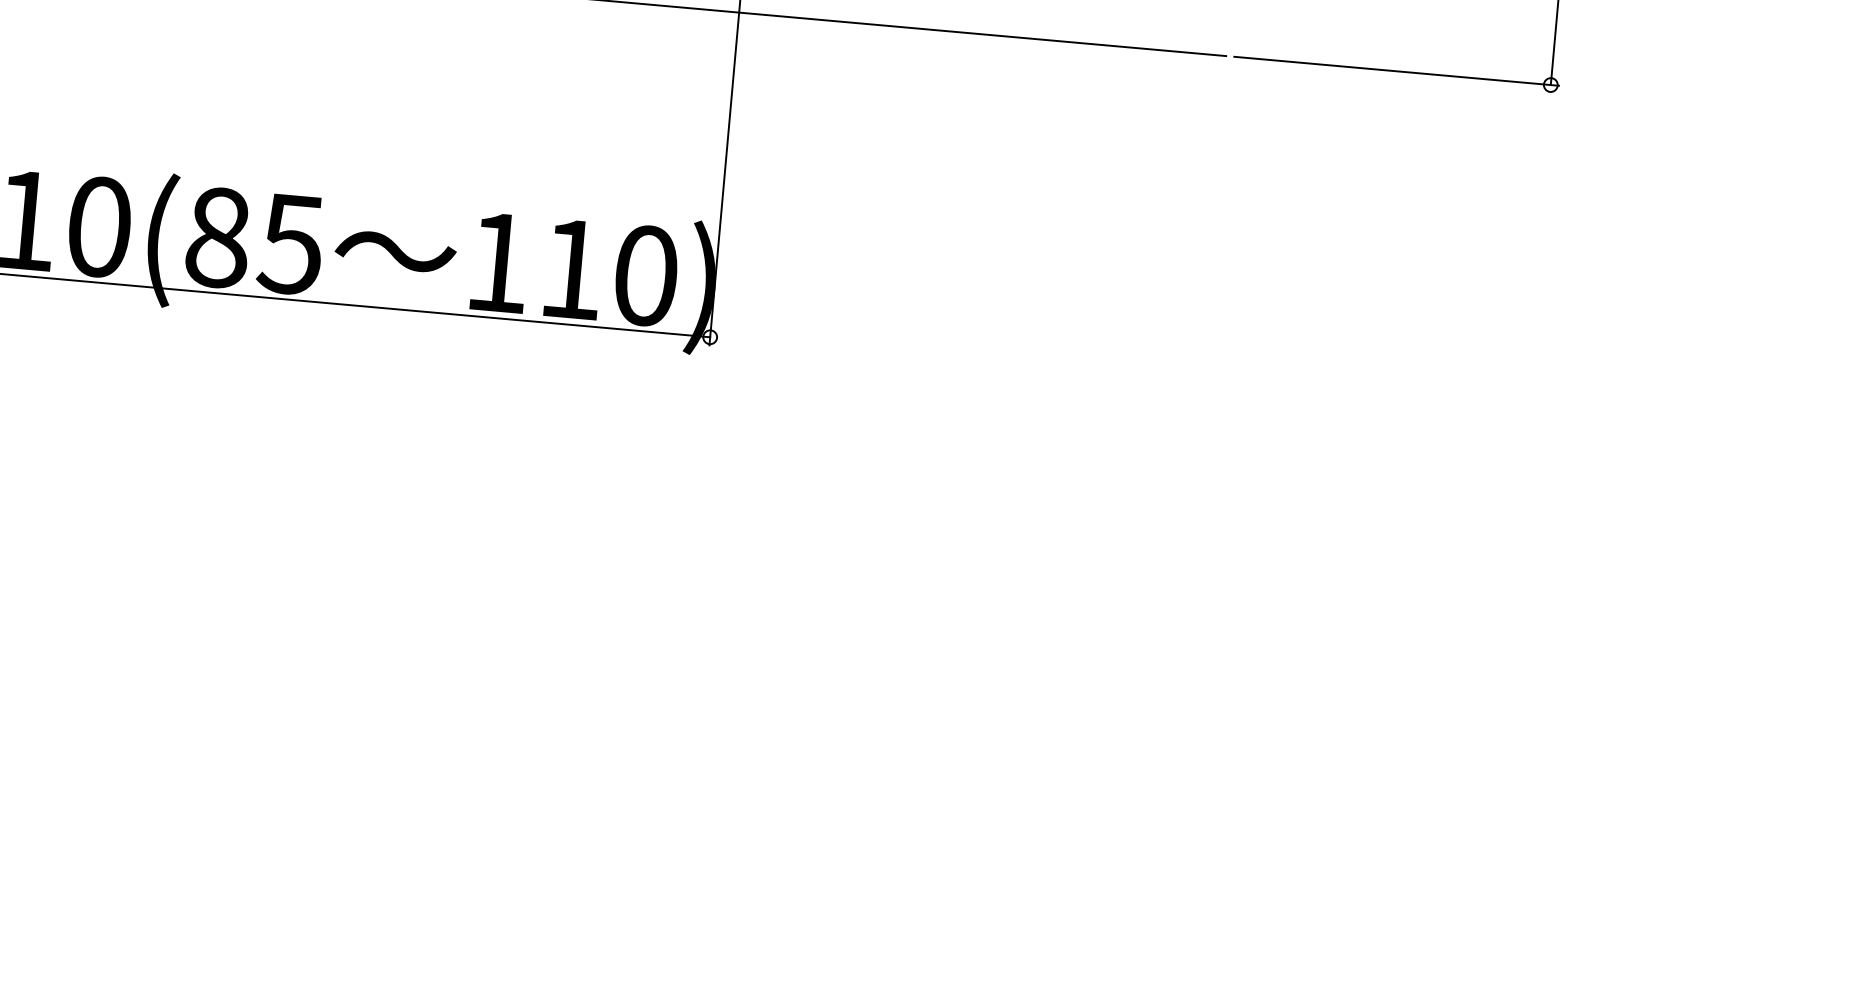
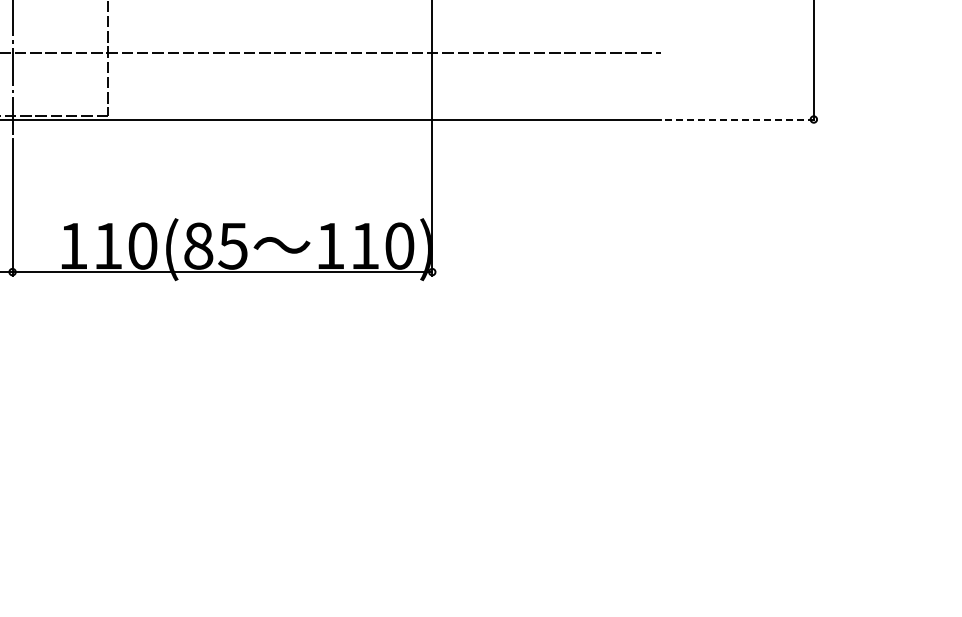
line: (1396, 71) -> (741, 119), solid -> dashed

